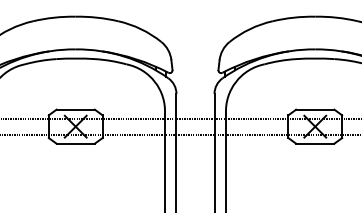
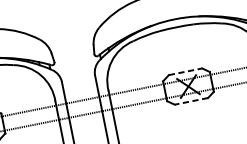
line: (315, 109) -> (185, 71), solid -> dashed
line: (314, 143) -> (190, 101), solid -> dashed

